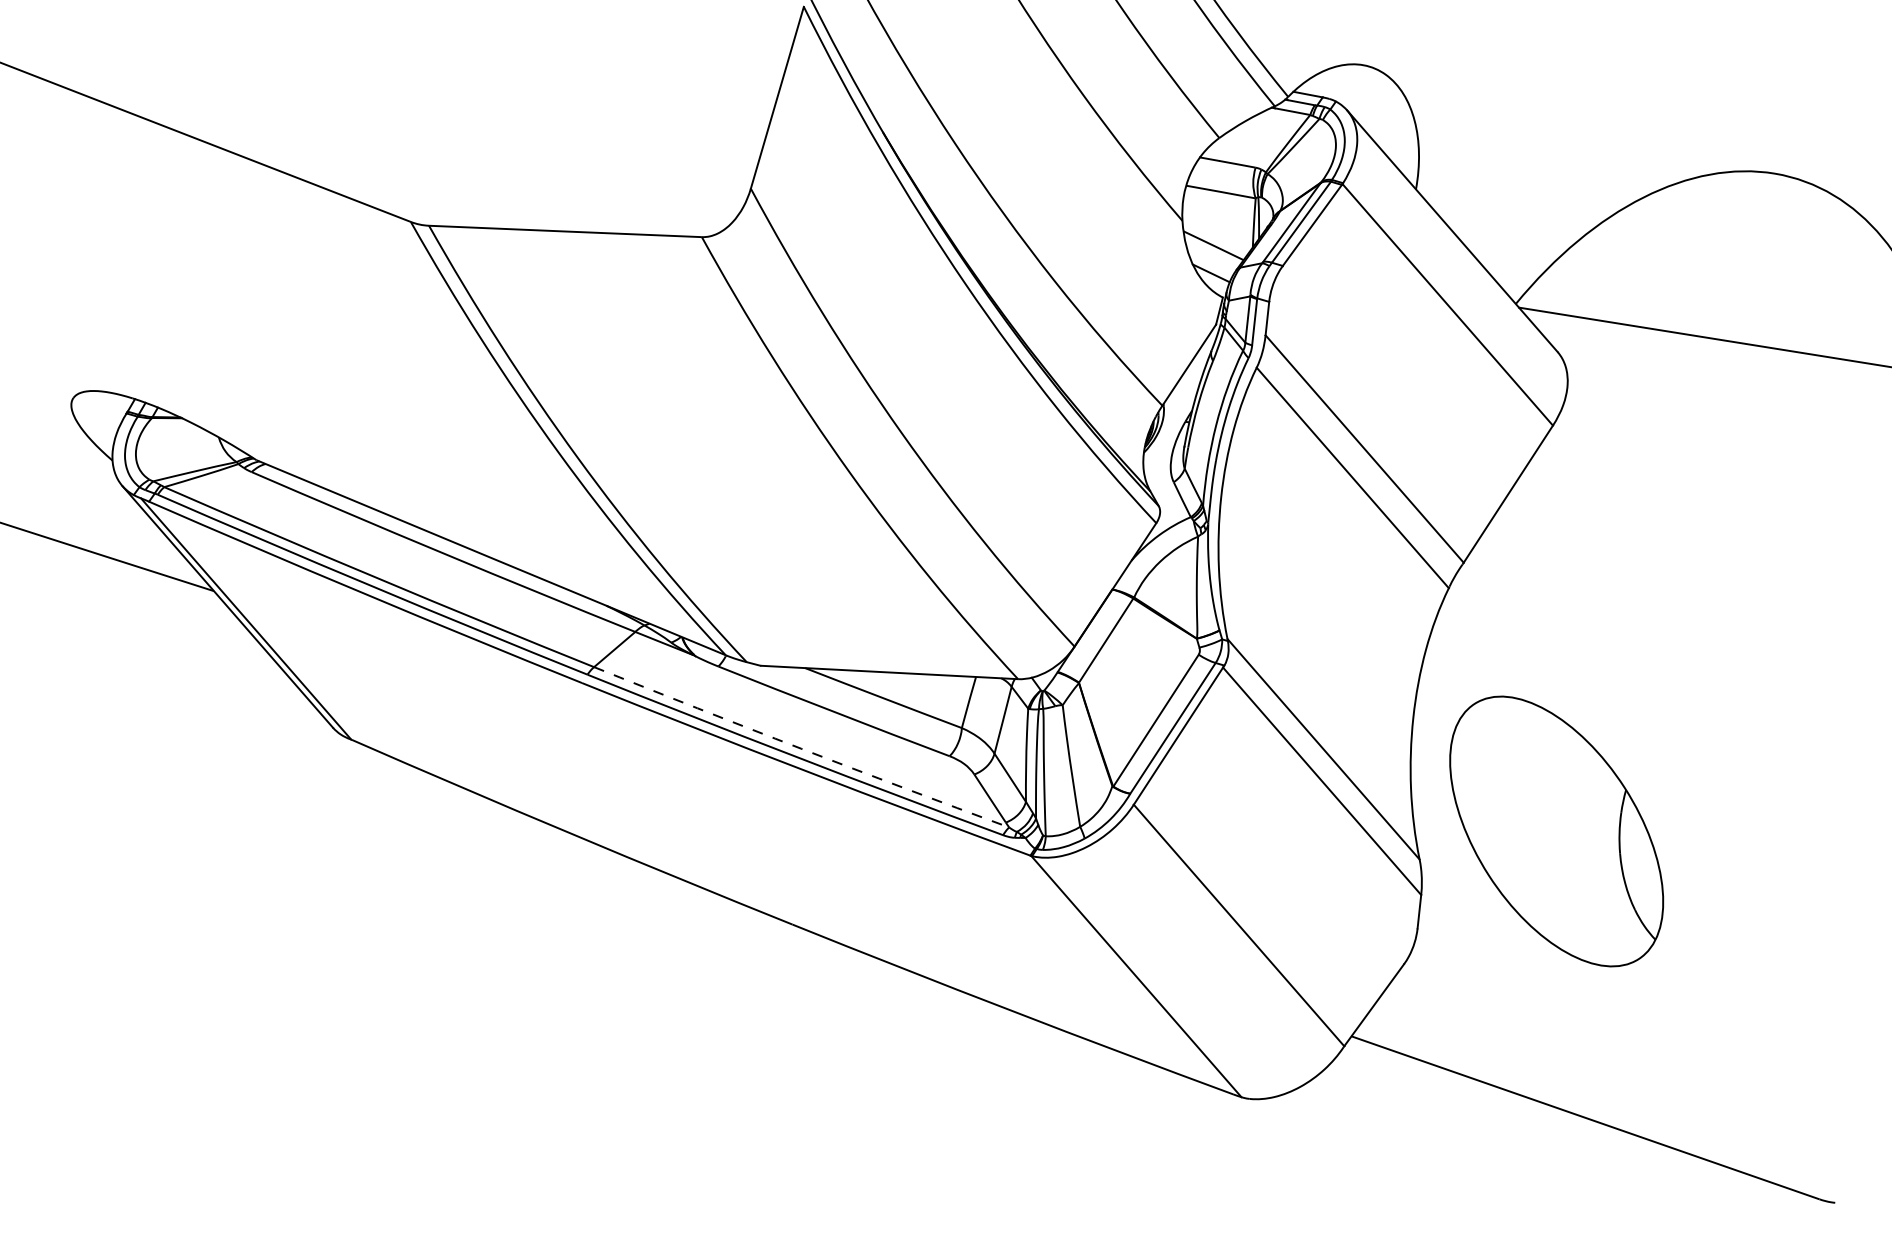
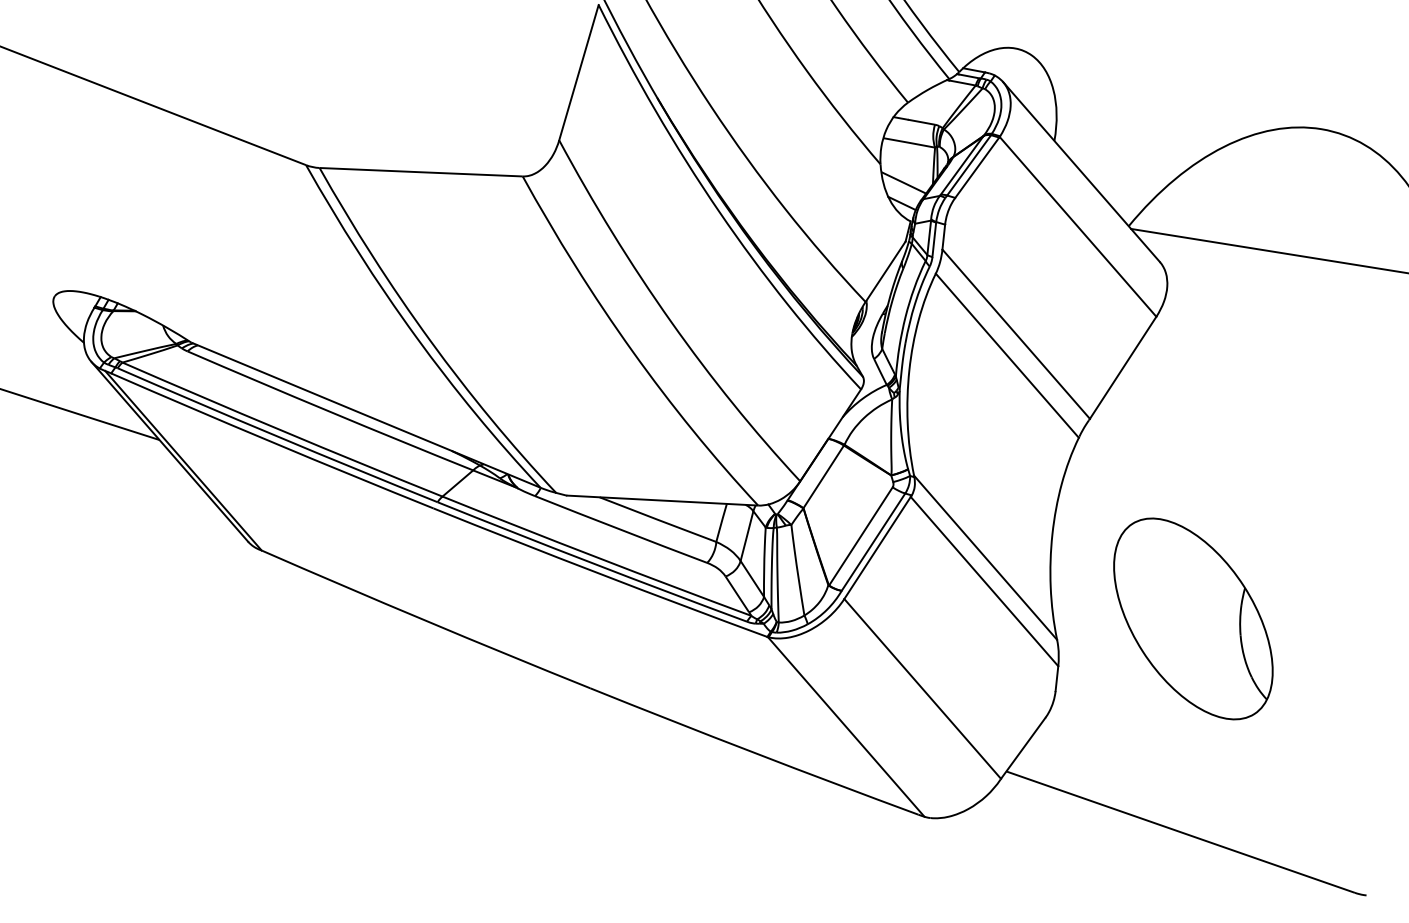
arc: (801, 748) -> (596, 557), dashed -> solid
part: (1556, 831) -> (1193, 618), moved

